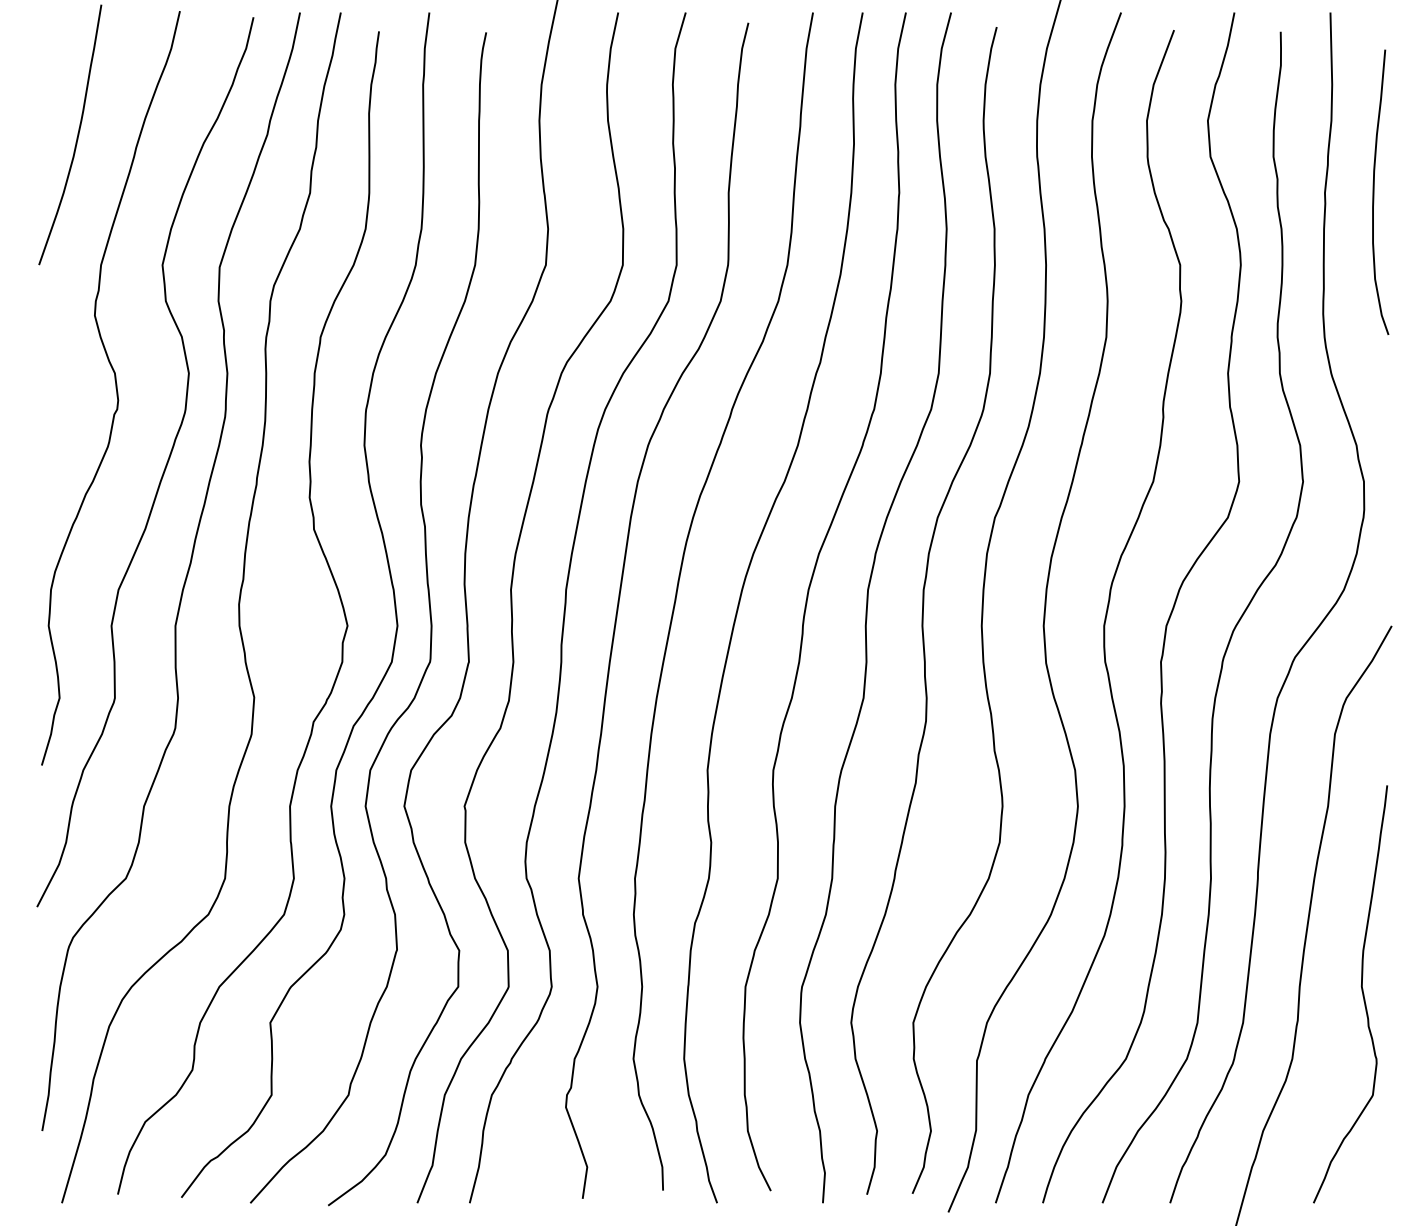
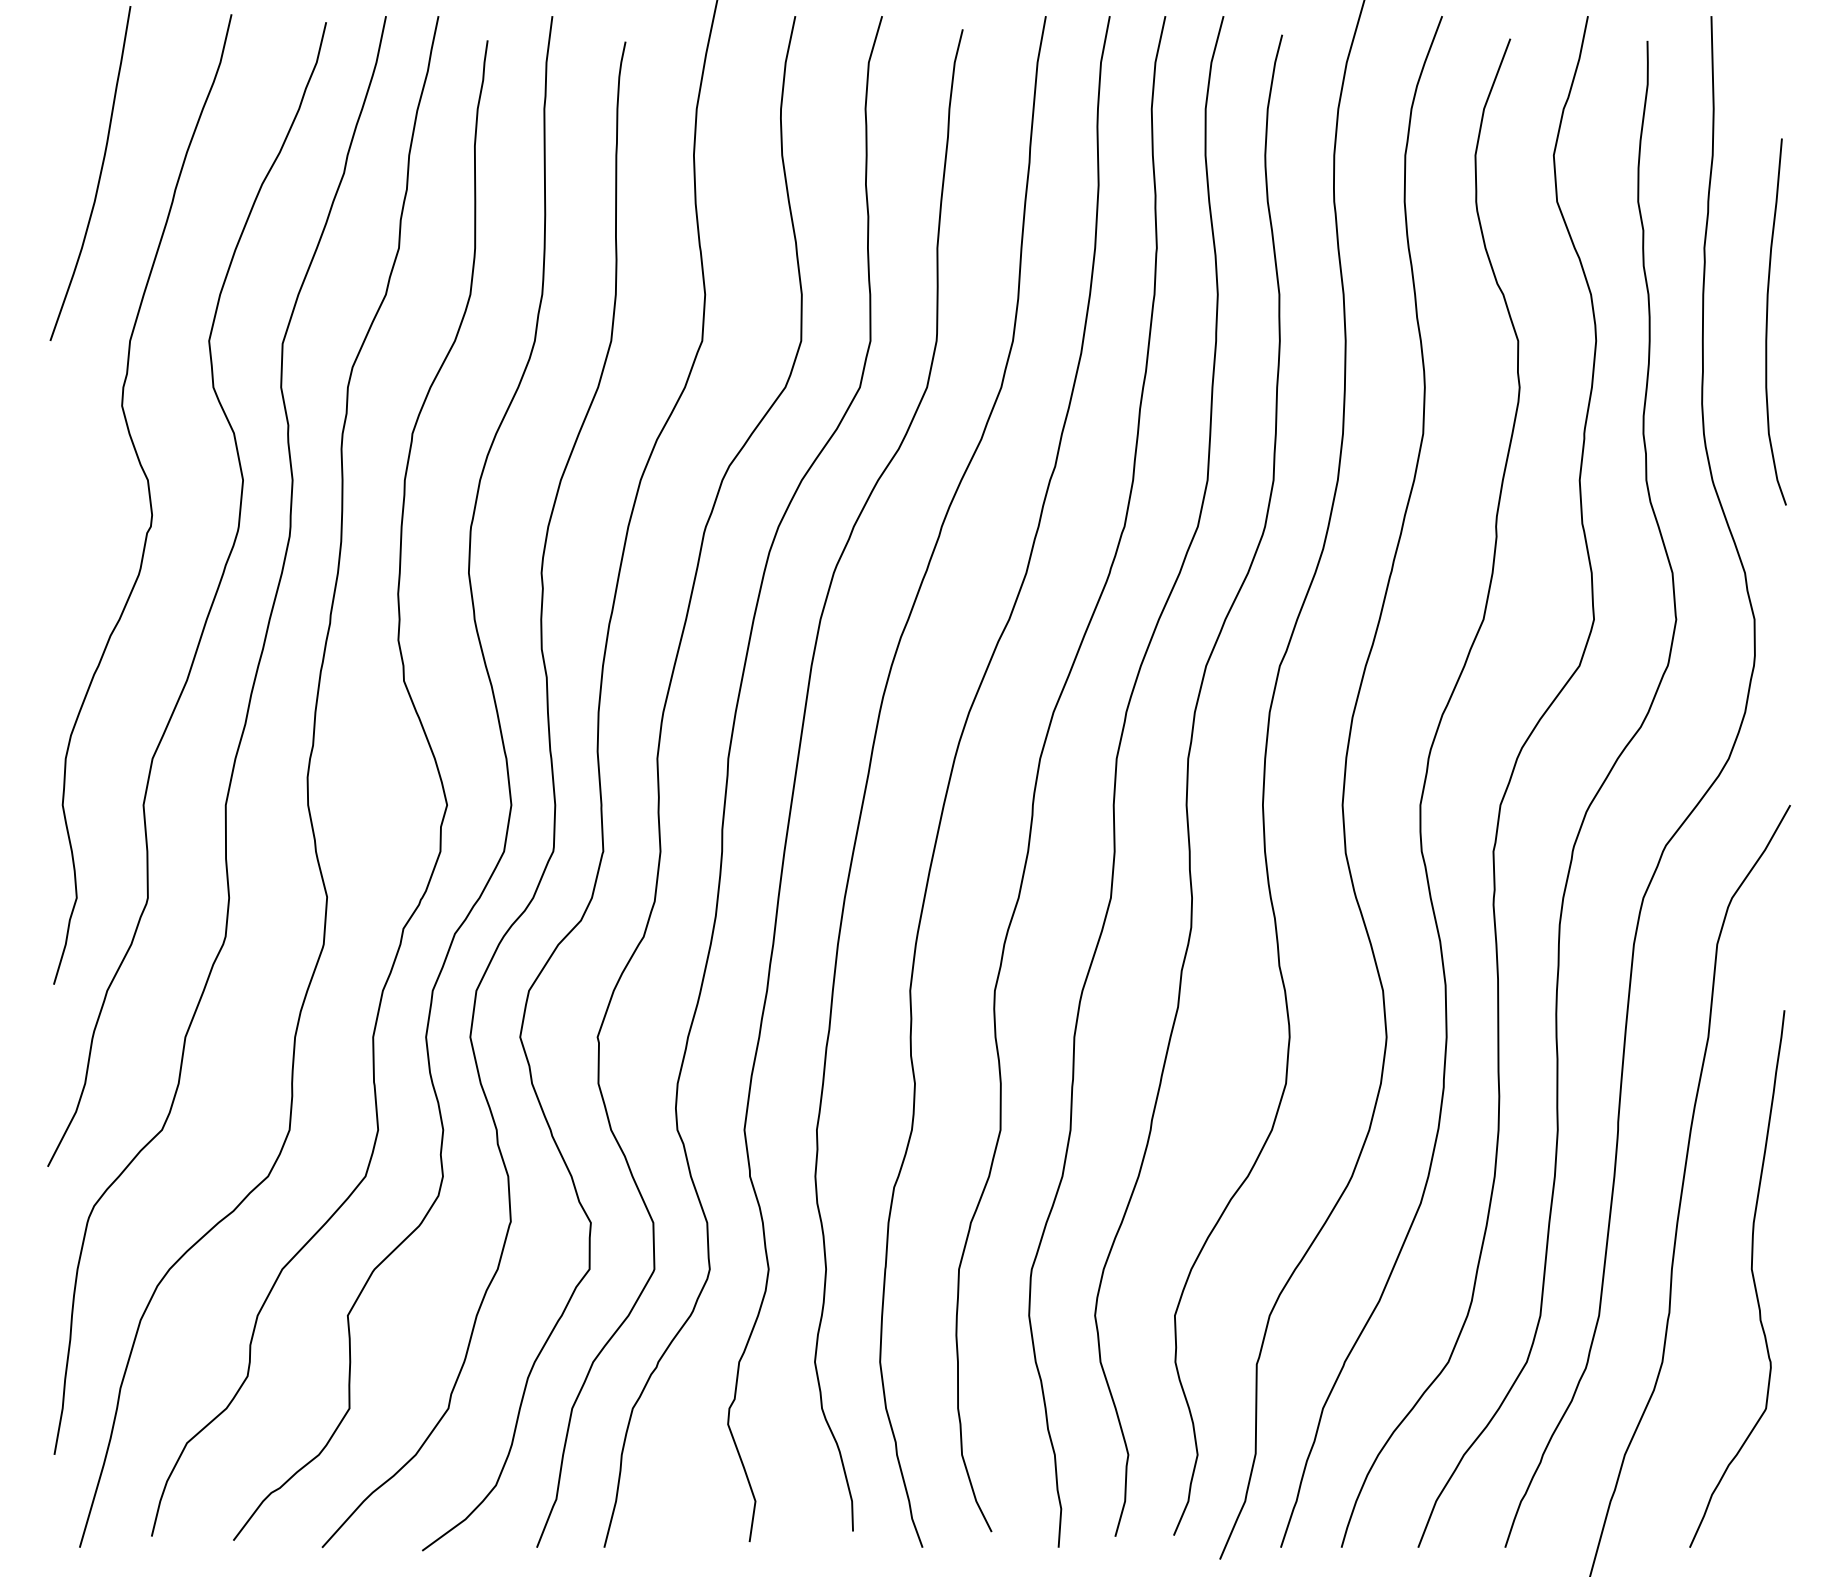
curve: (1374, 191) -> (1768, 320), moved

